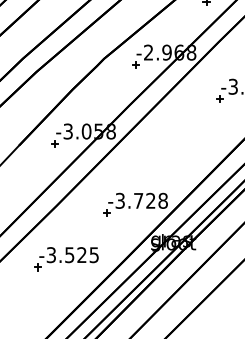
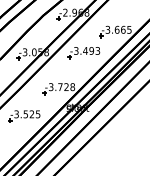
part: (184, 133) -> (83, 53), added

